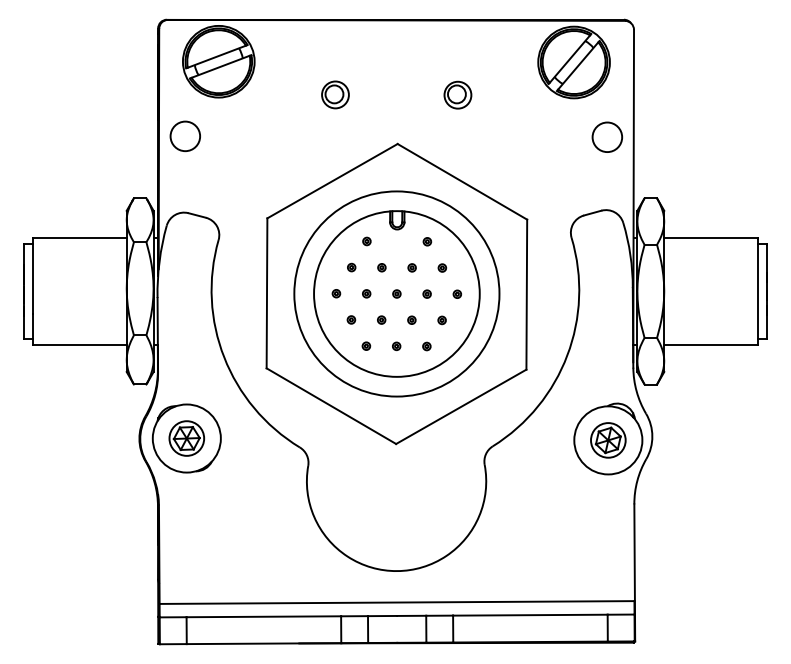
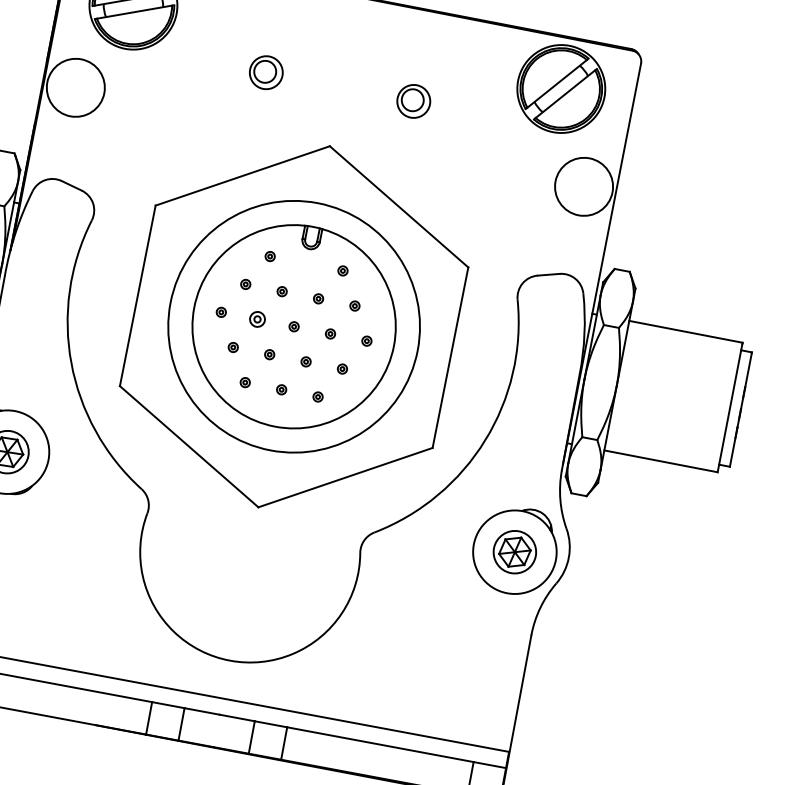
circle: (185, 136) -> (75, 87), size x1.6
circle: (607, 137) -> (584, 187), size x1.6
part: (366, 293) -> (257, 319), size x1.6

